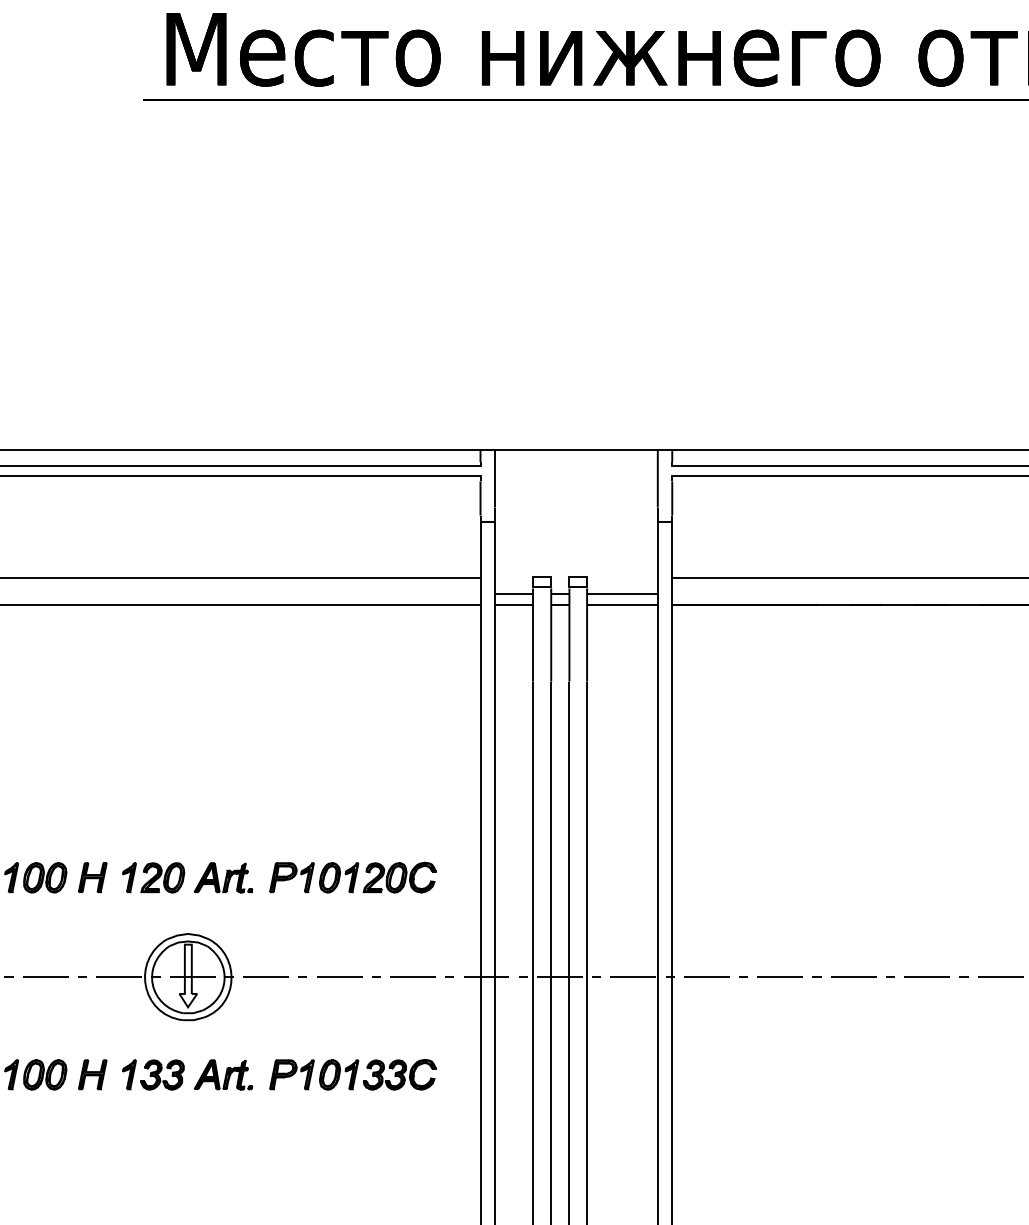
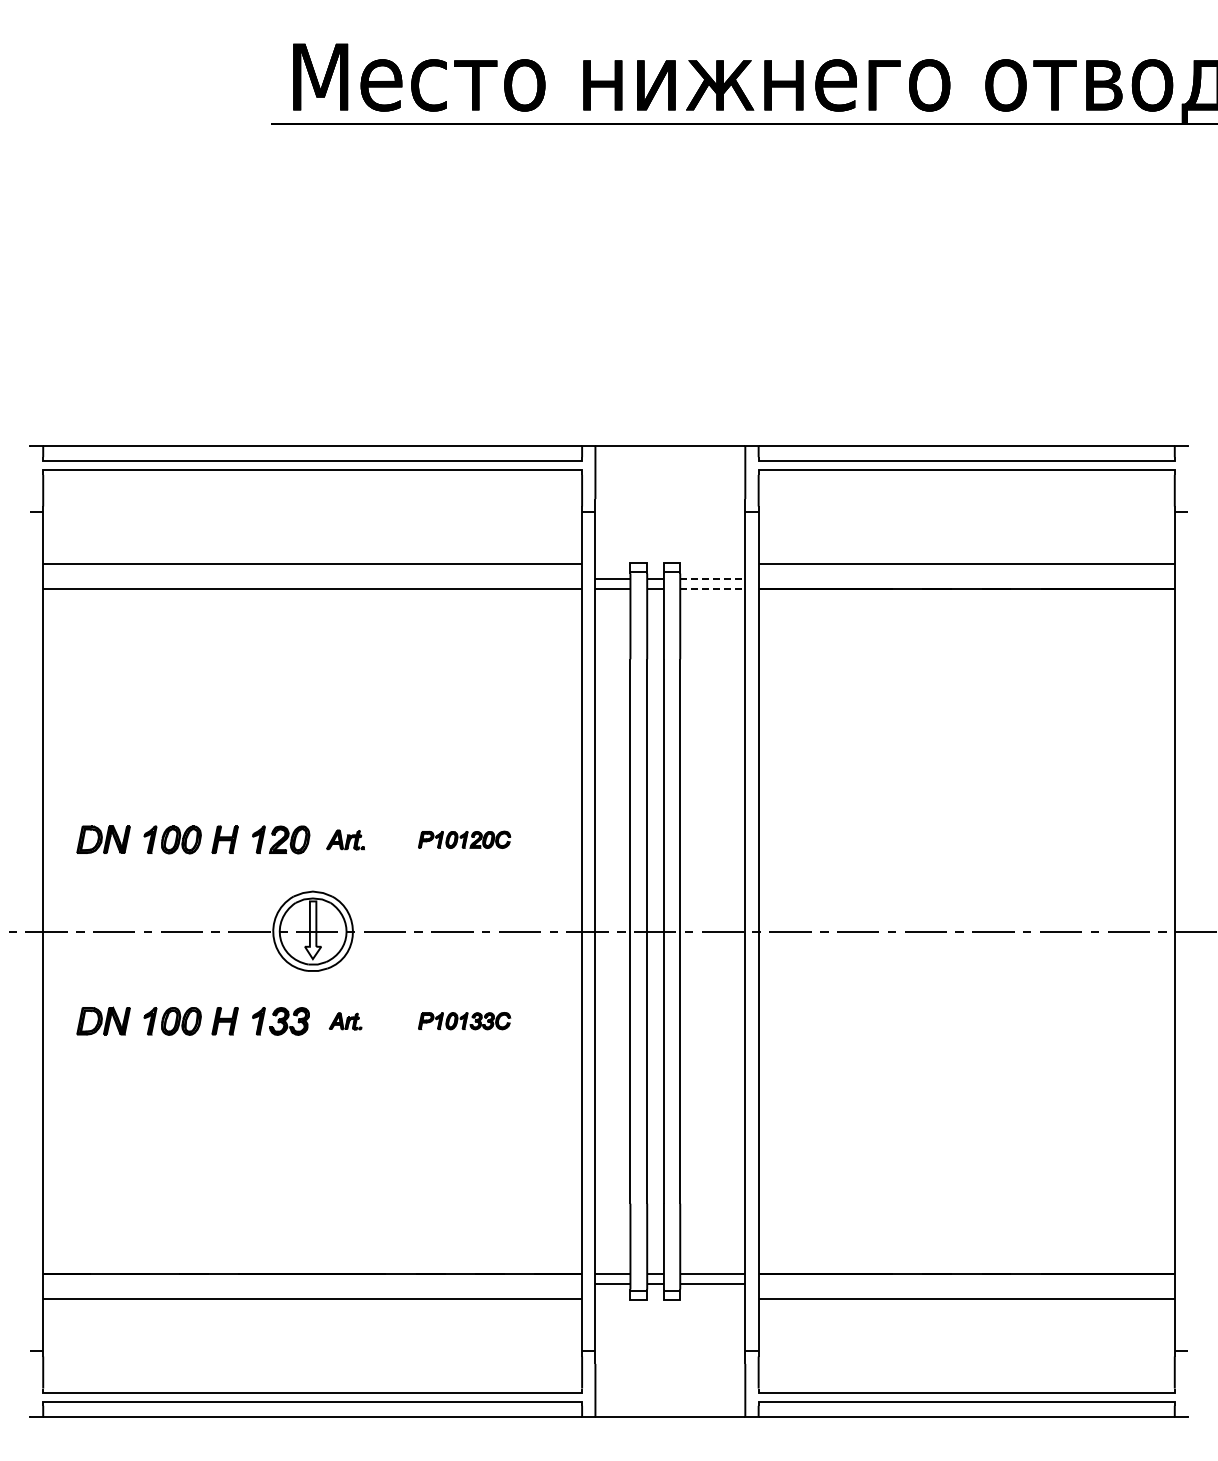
line: (622, 593) -> (712, 578), solid -> dashed
line: (622, 604) -> (712, 588), solid -> dashed
part: (223, 877) -> (345, 839), size x0.7
part: (352, 877) -> (464, 839), size x0.6
part: (352, 1074) -> (464, 1020), size x0.6
part: (223, 1075) -> (345, 1021), size x0.6

